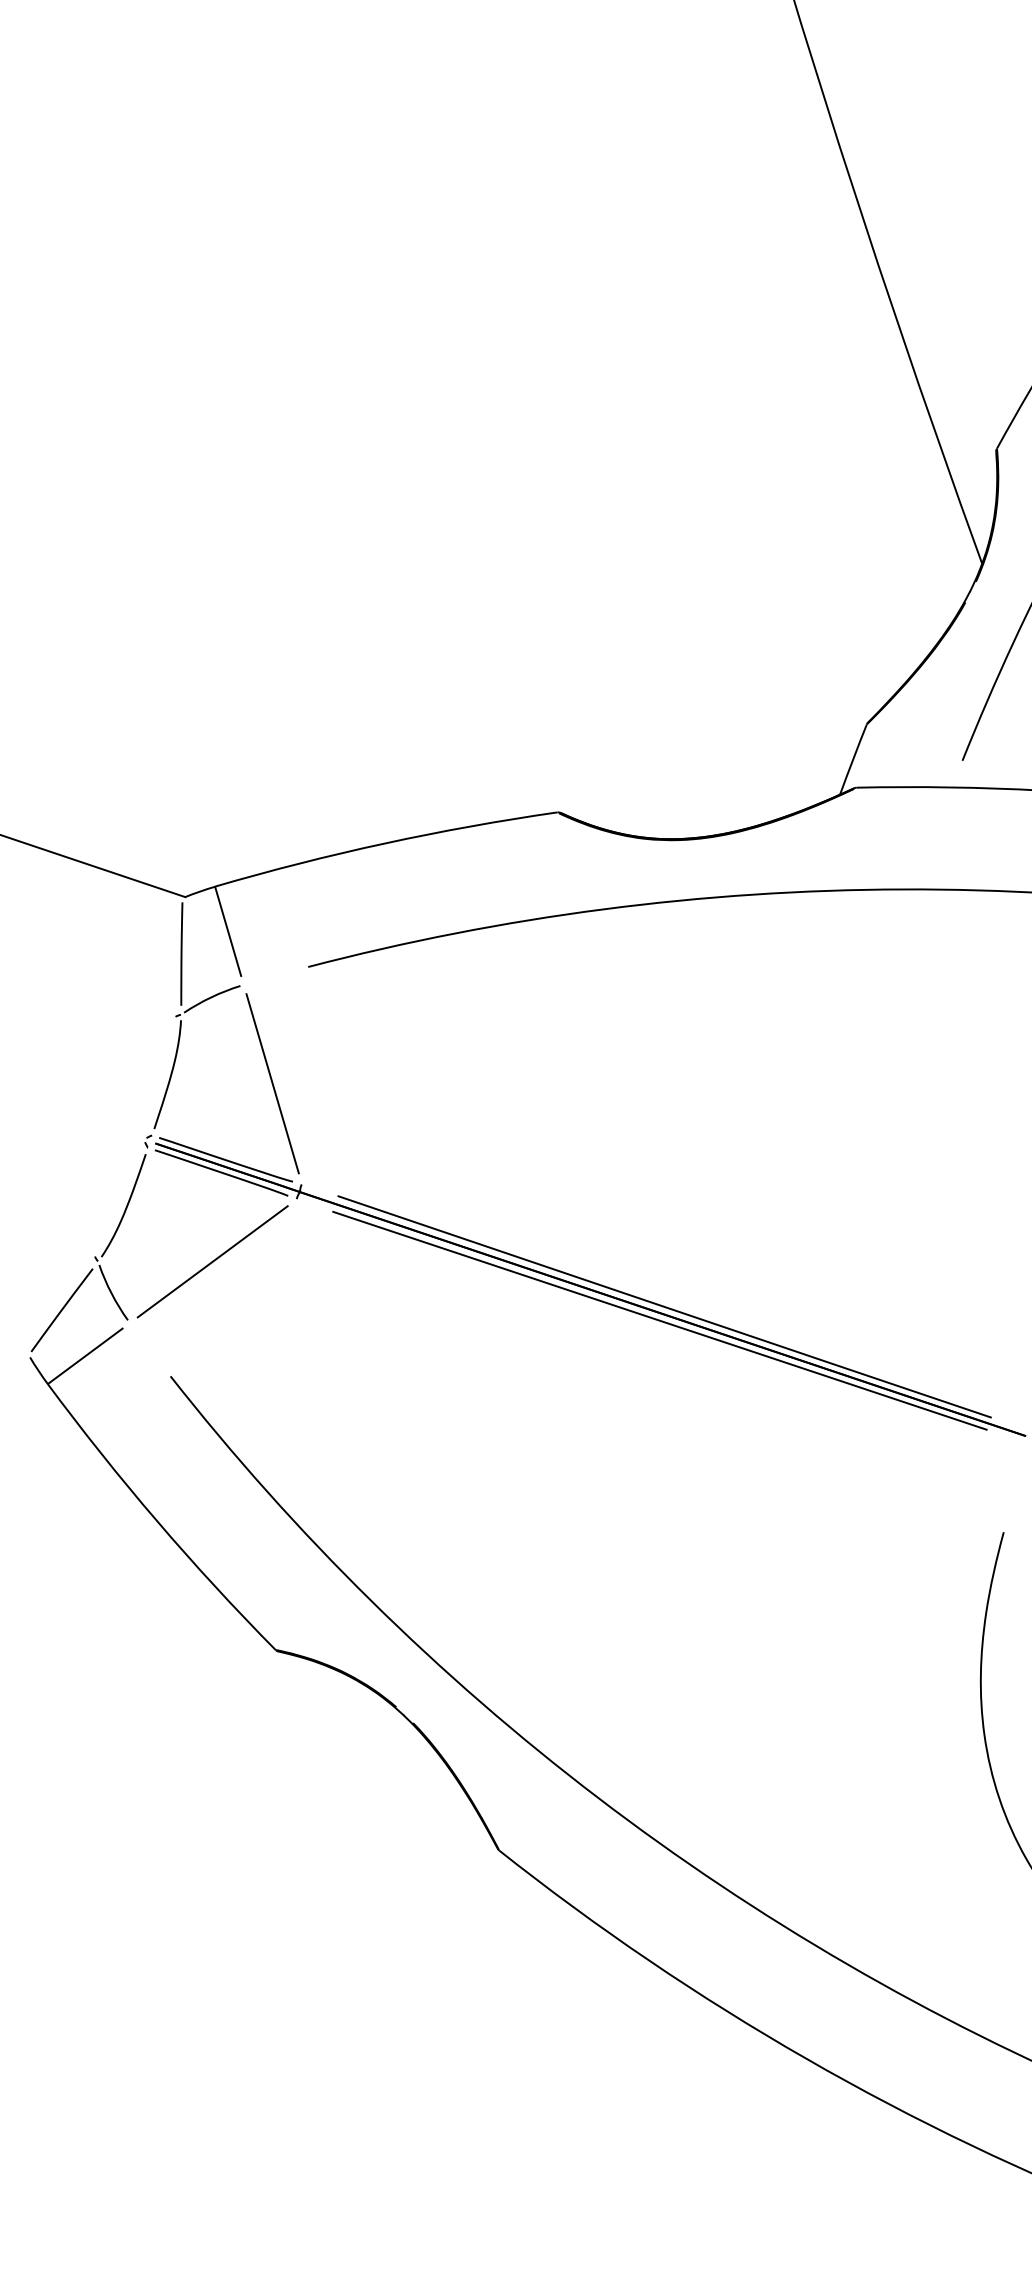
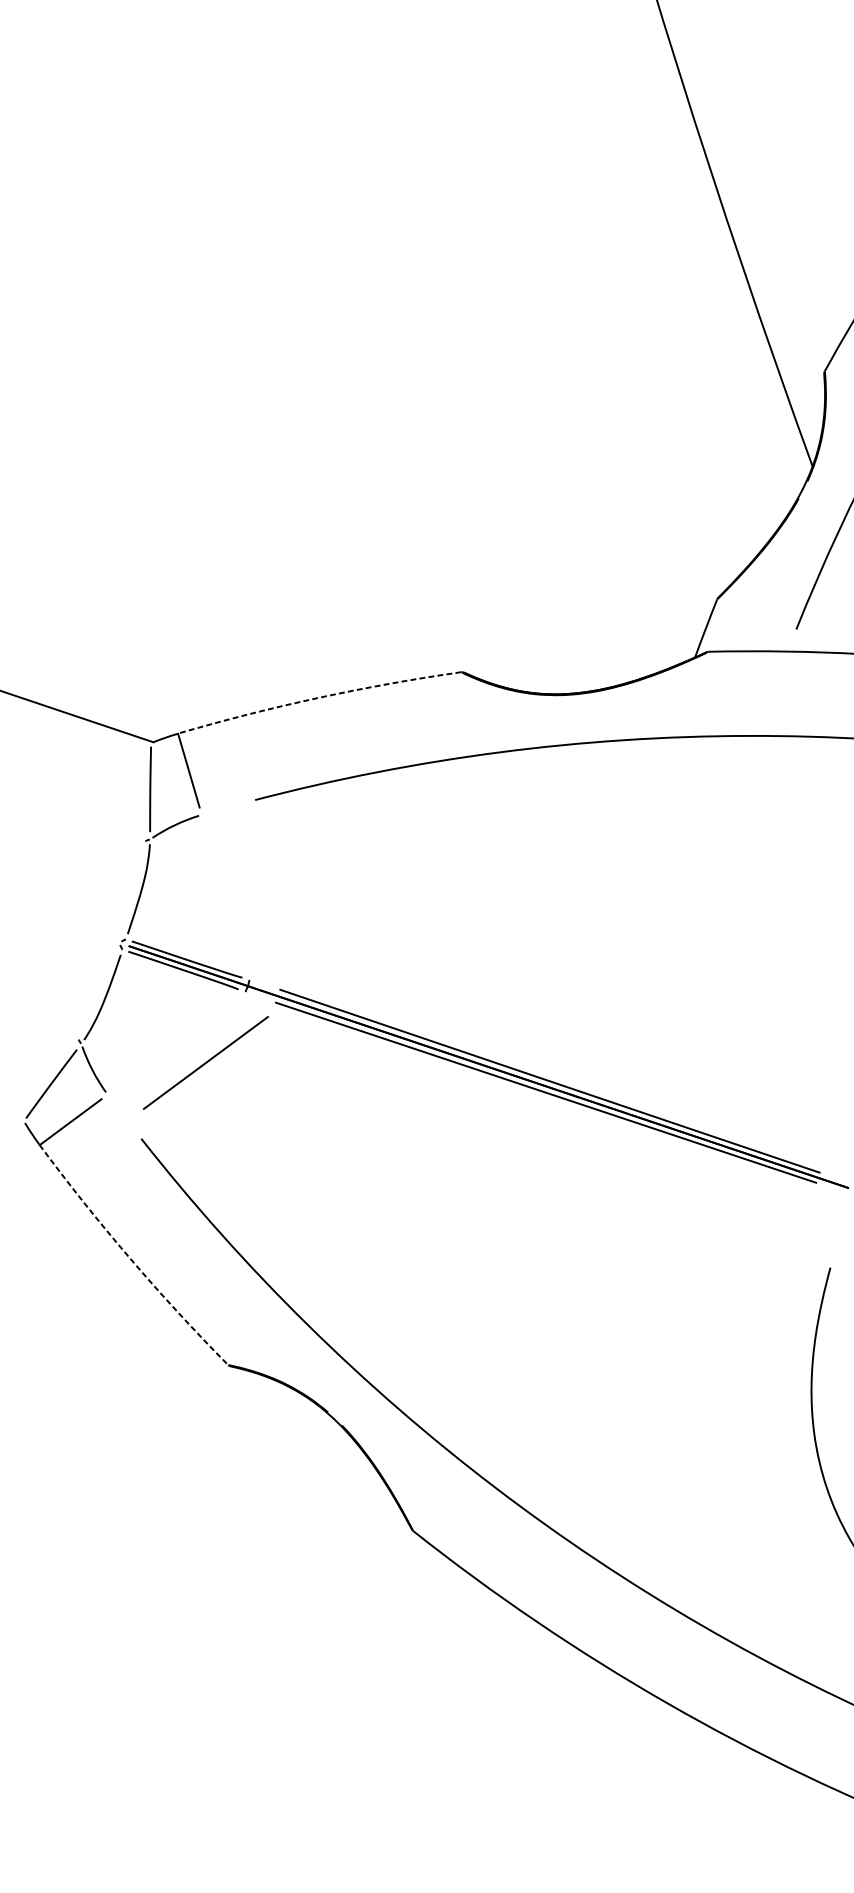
arc: (384, 843) -> (318, 697), solid -> dashed
line: (272, 1083) -> (225, 896), removed
line: (212, 1261) -> (205, 1062), moved
arc: (157, 1521) -> (130, 1258), solid -> dashed

